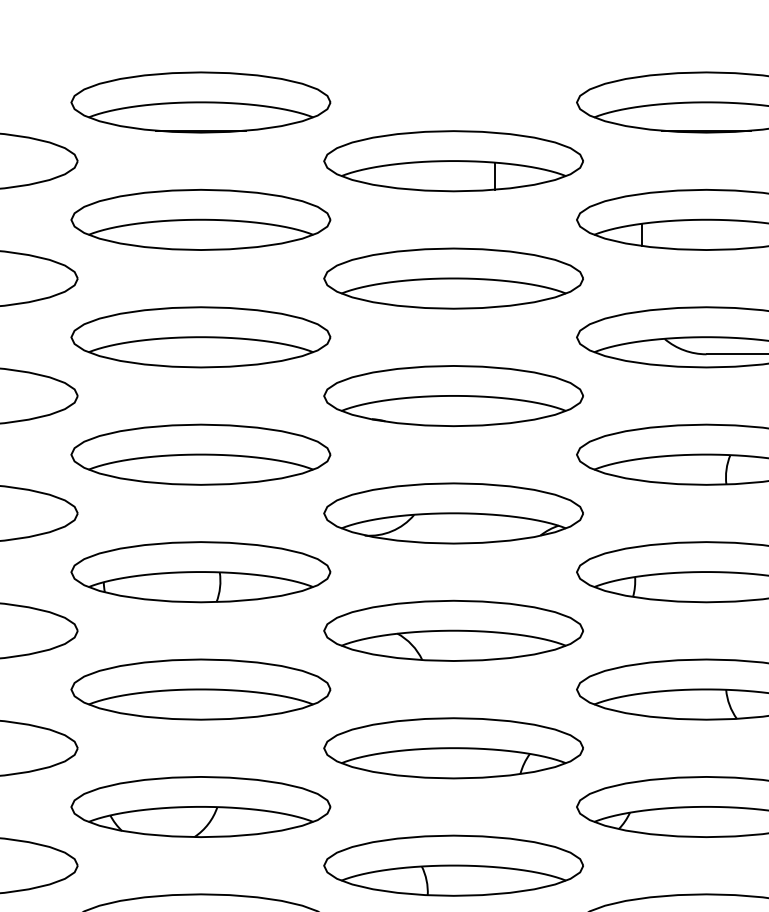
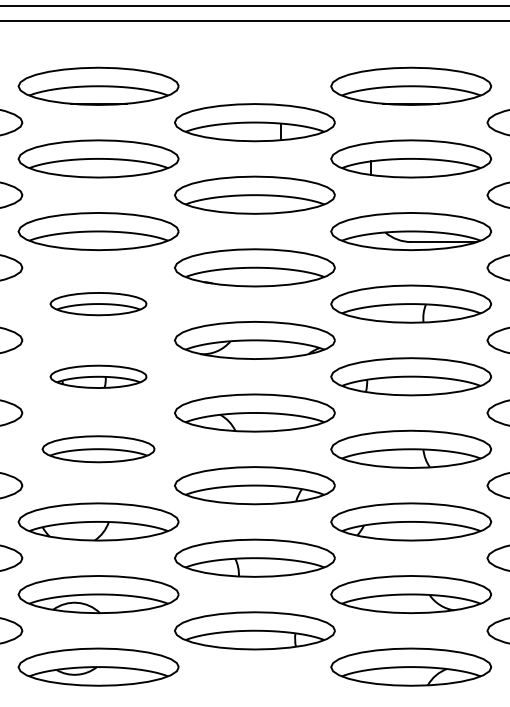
part: (200, 453) -> (98, 303), size x0.6
part: (200, 571) -> (98, 376), size x0.6
part: (200, 688) -> (98, 448), size x0.7

